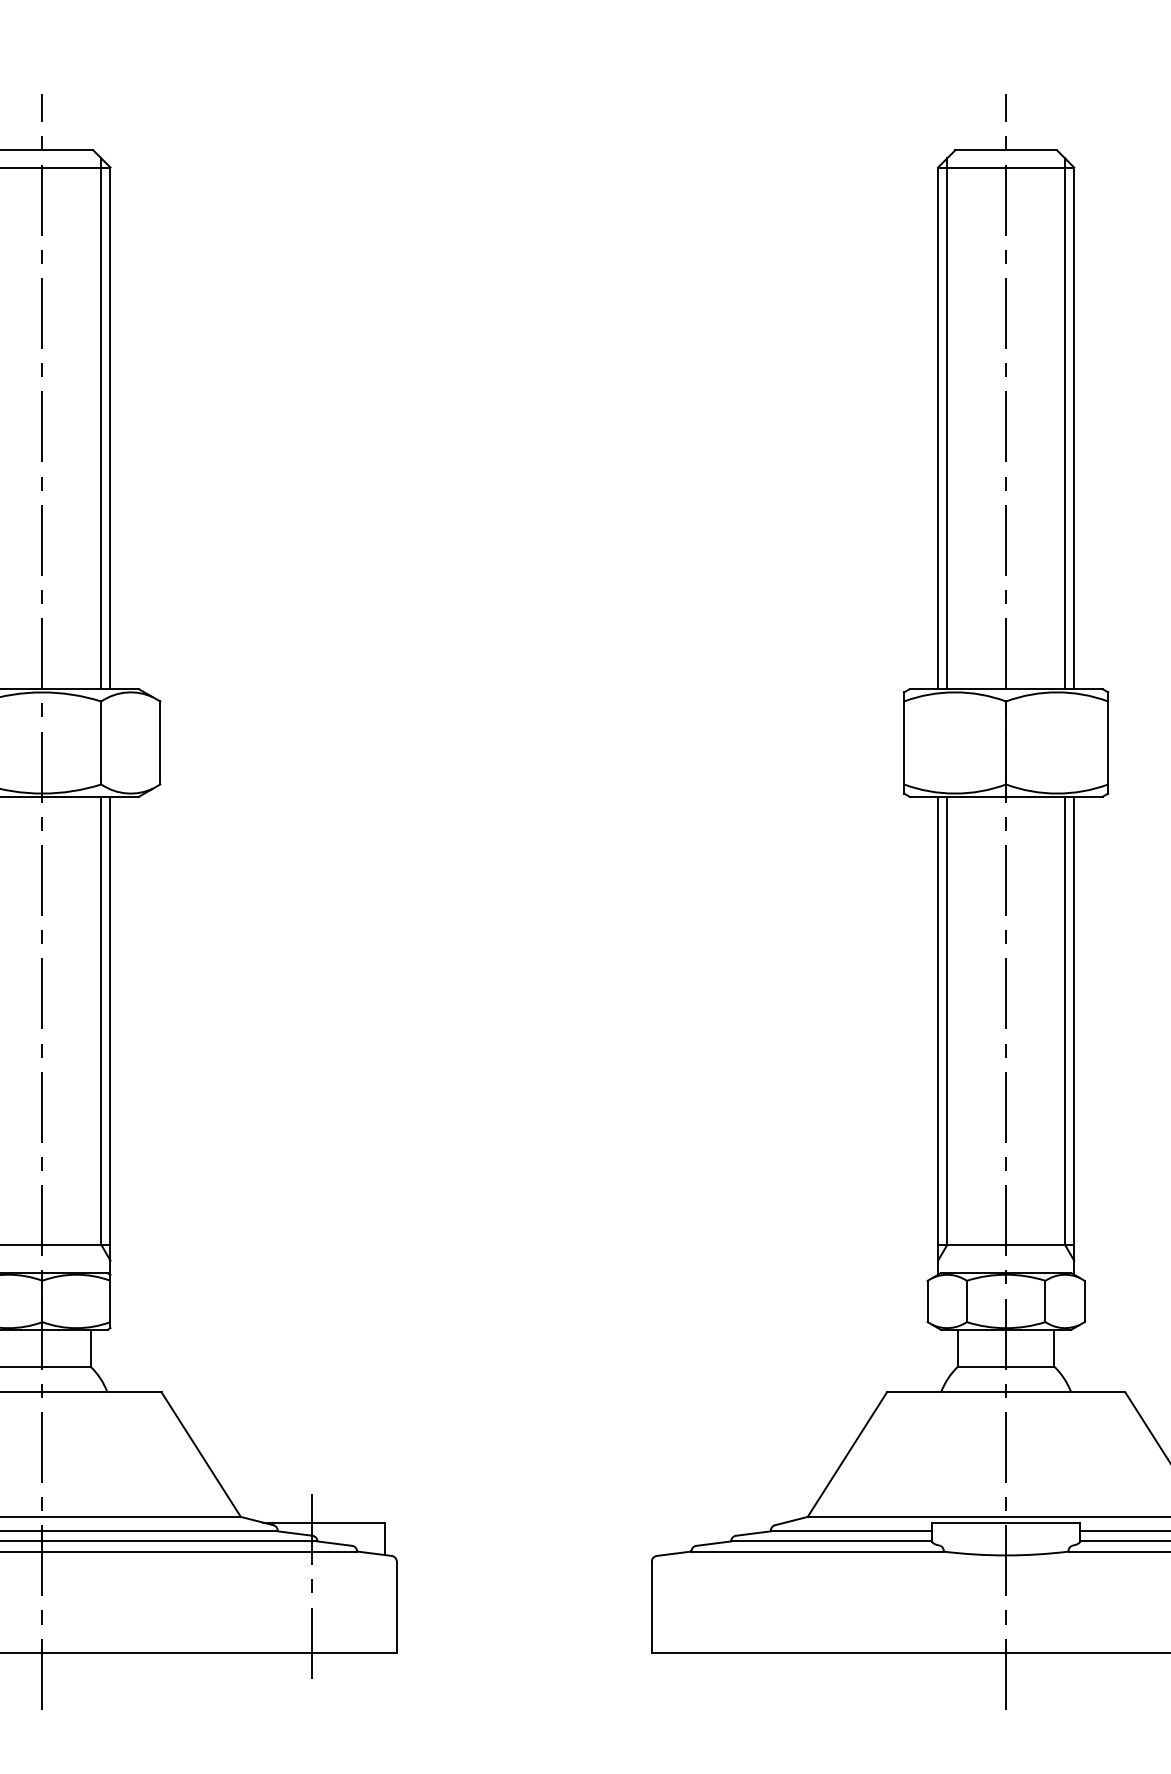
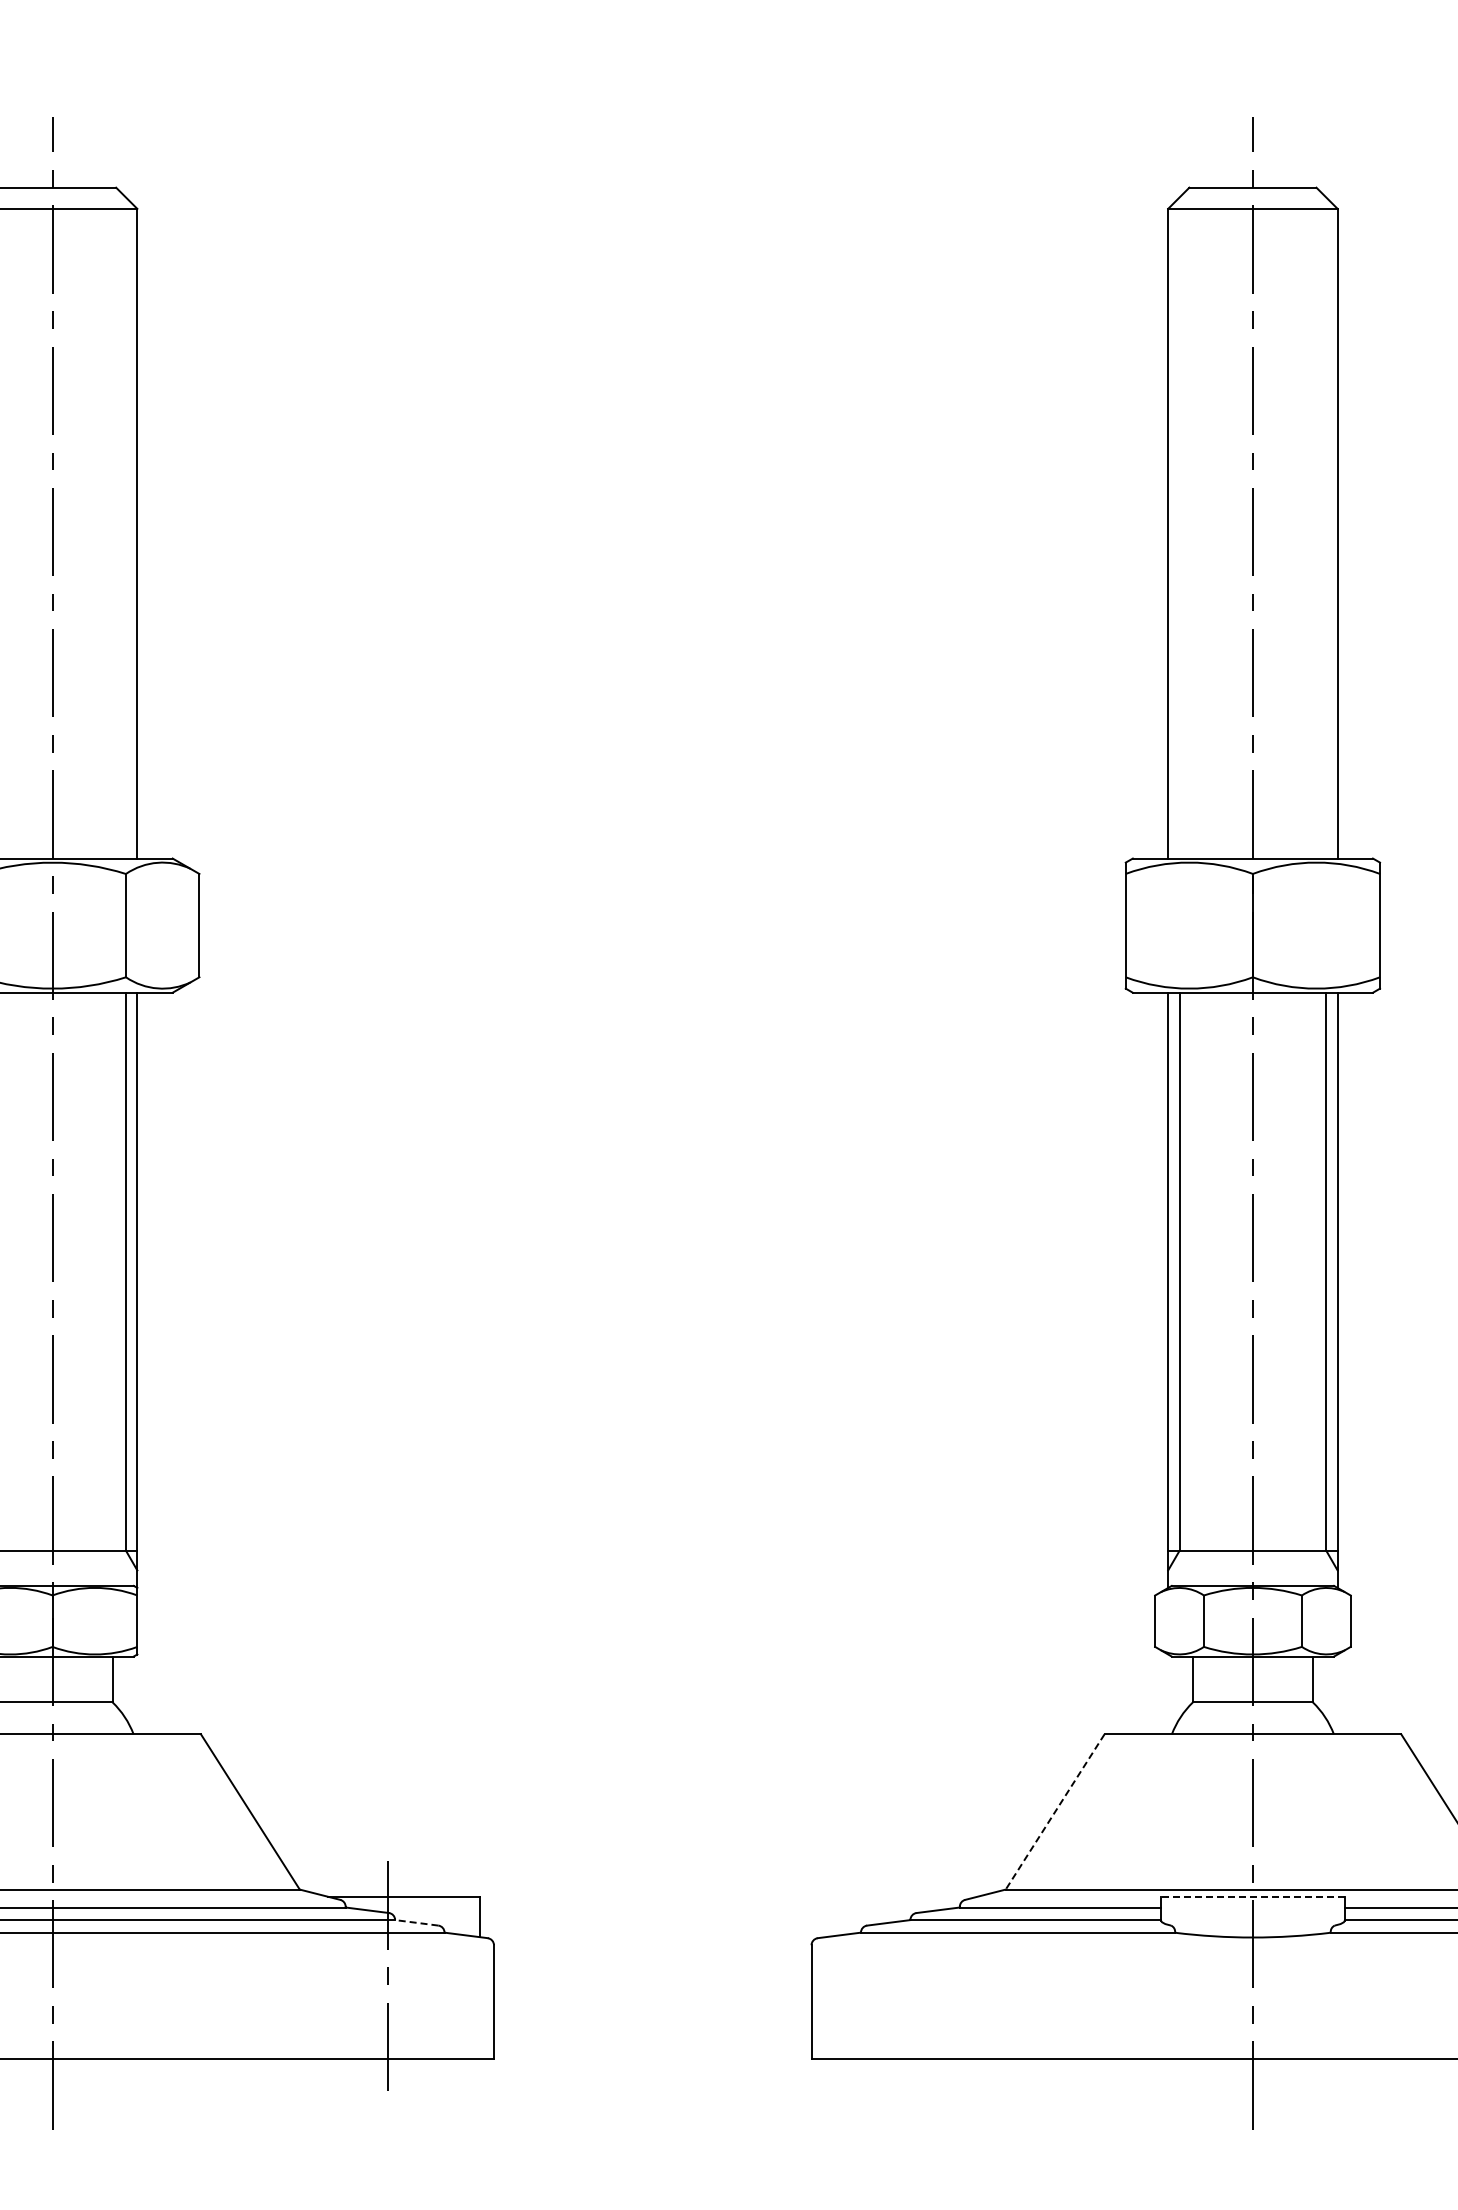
line: (100, 423) -> (125, 527), removed
line: (947, 423) -> (1179, 527), removed
line: (1065, 423) -> (1326, 527), removed
line: (846, 1455) -> (1054, 1812), solid -> dashed
line: (1005, 1522) -> (1252, 1896), solid -> dashed
line: (334, 1543) -> (416, 1922), solid -> dashed

